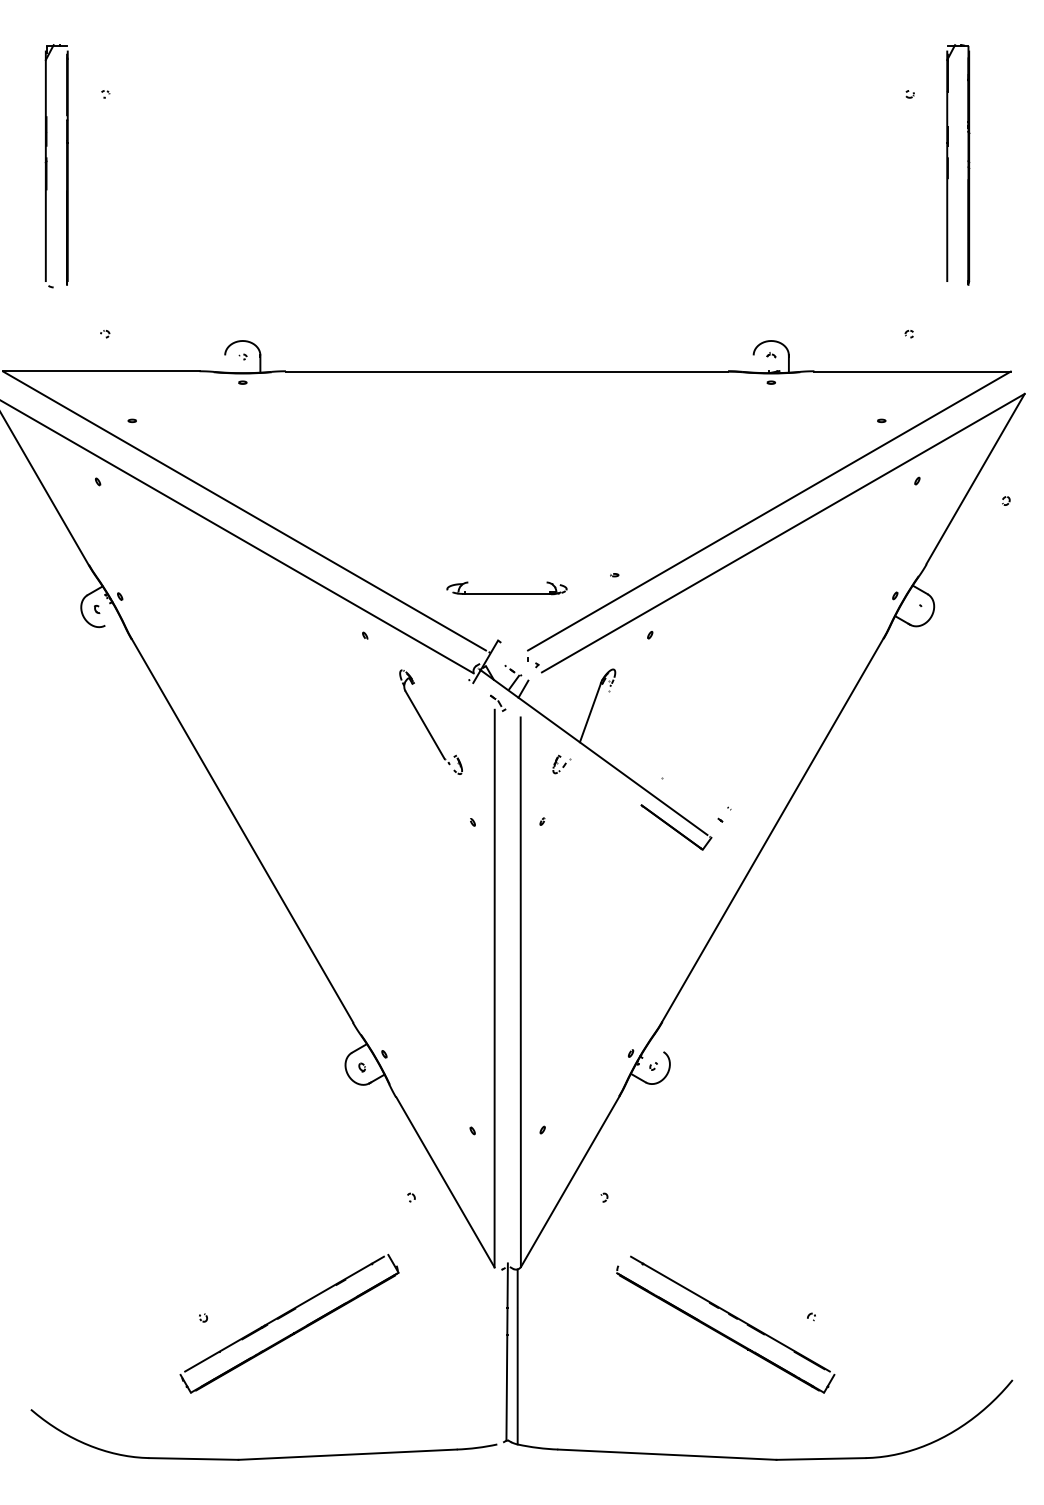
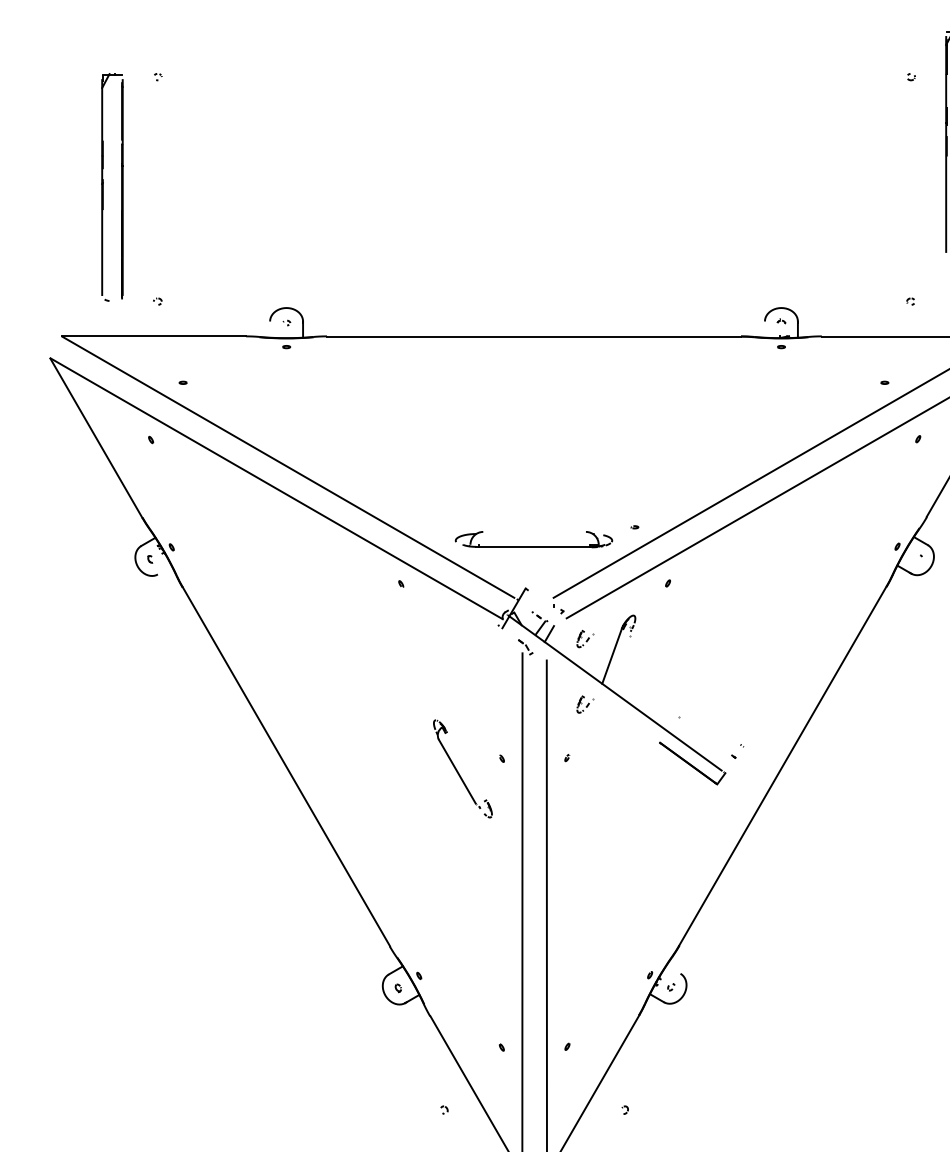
part: (47, 166) -> (103, 187), moved
part: (506, 588) -> (533, 539), size x1.4
part: (561, 694) -> (585, 639), added
part: (430, 721) -> (462, 768), moved

